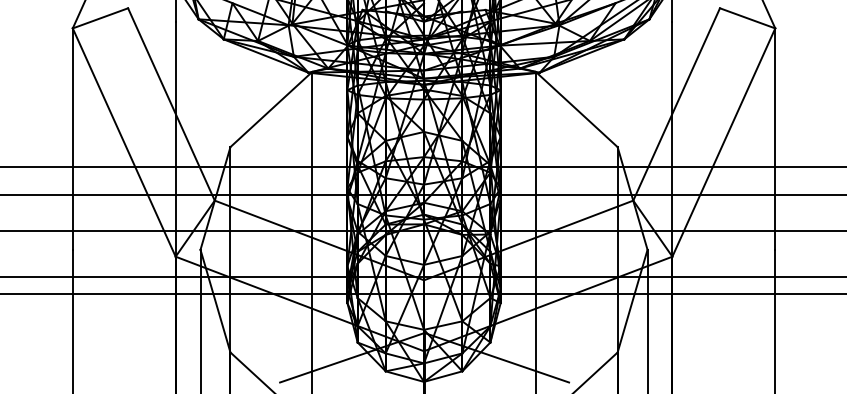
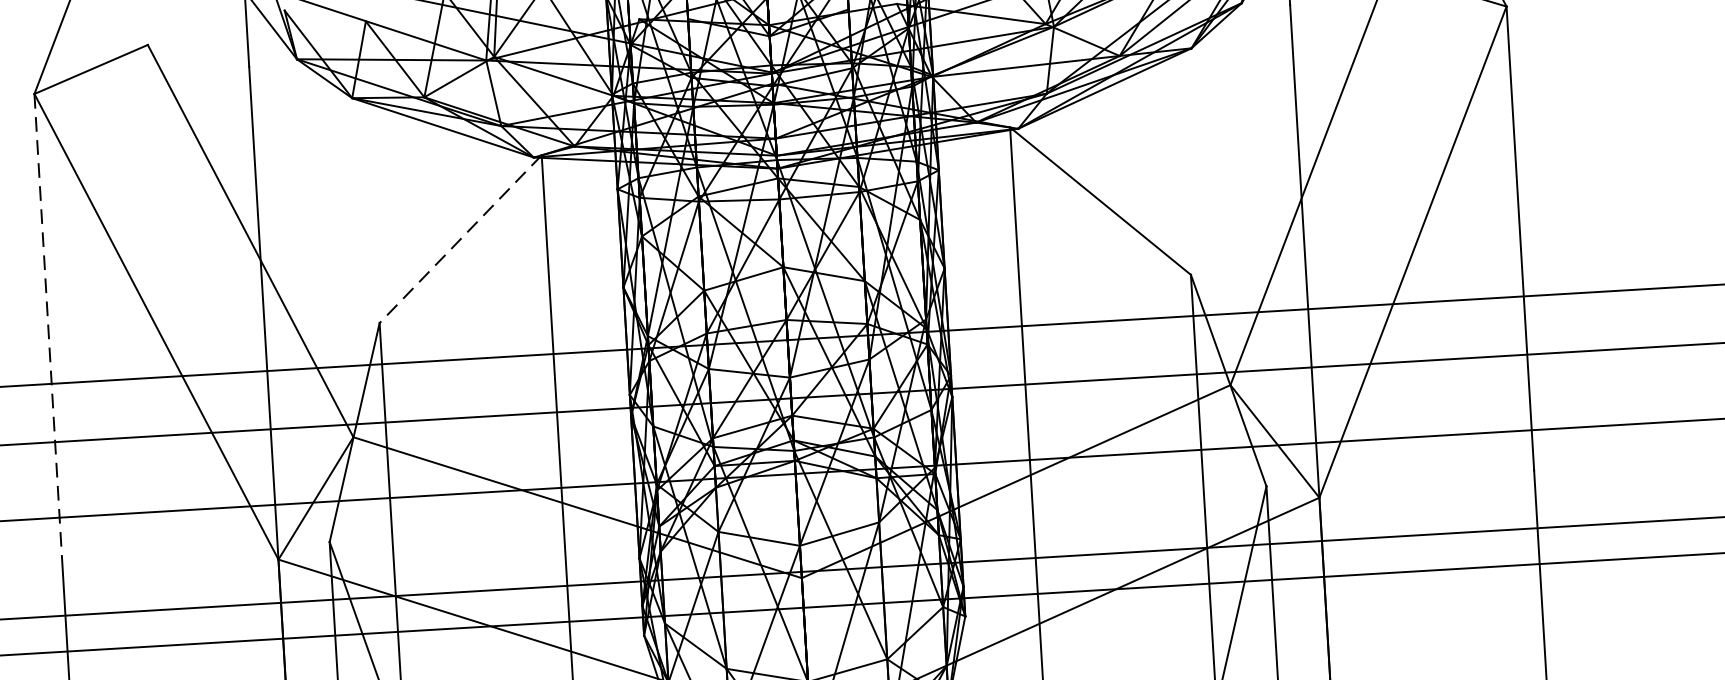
line: (271, 109) -> (460, 239), solid -> dashed
line: (72, 139) -> (47, 326), solid -> dashed

